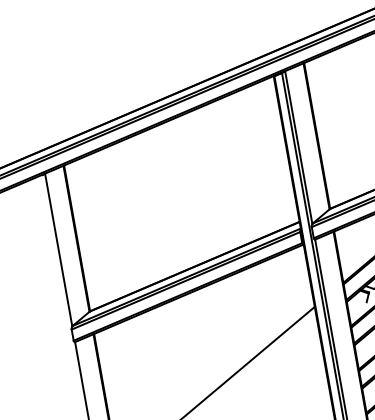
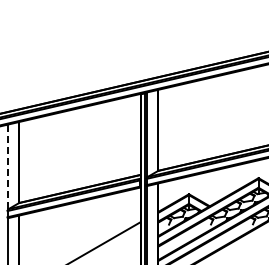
line: (59, 249) -> (8, 166), solid -> dashed

